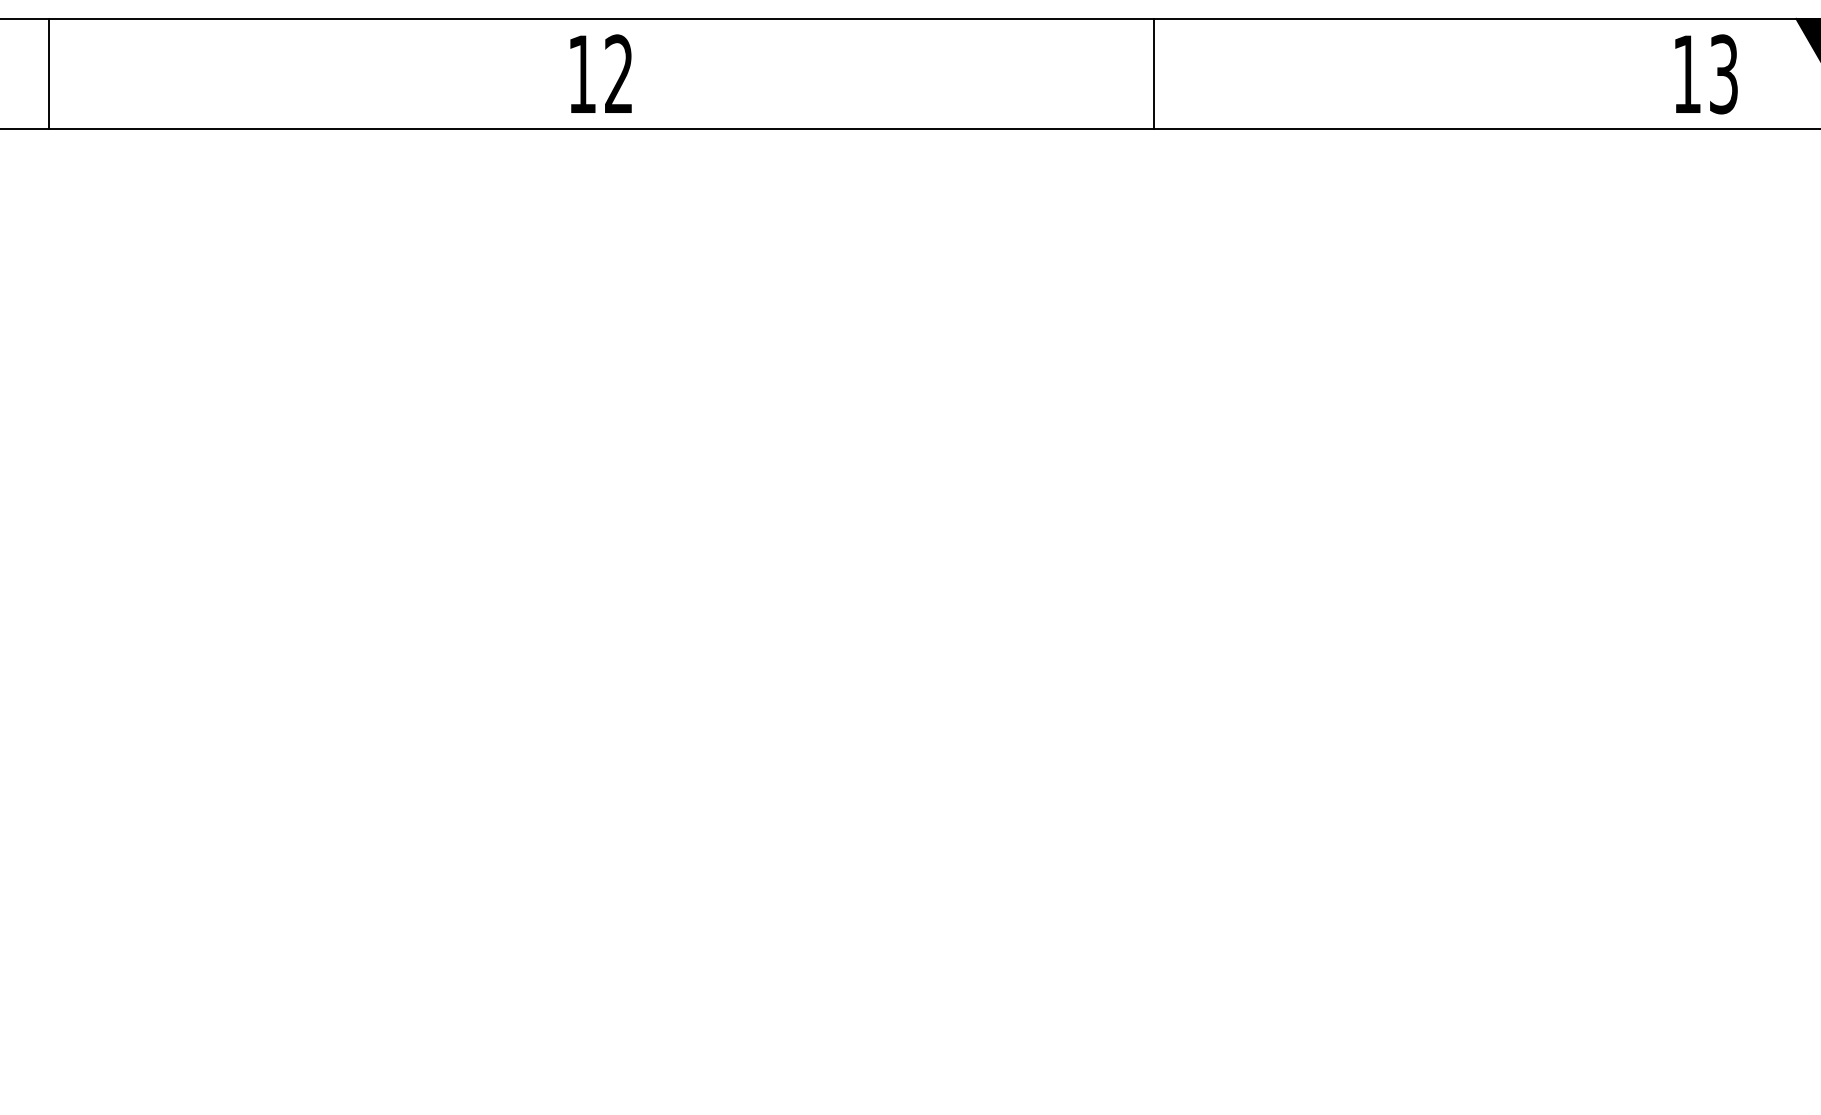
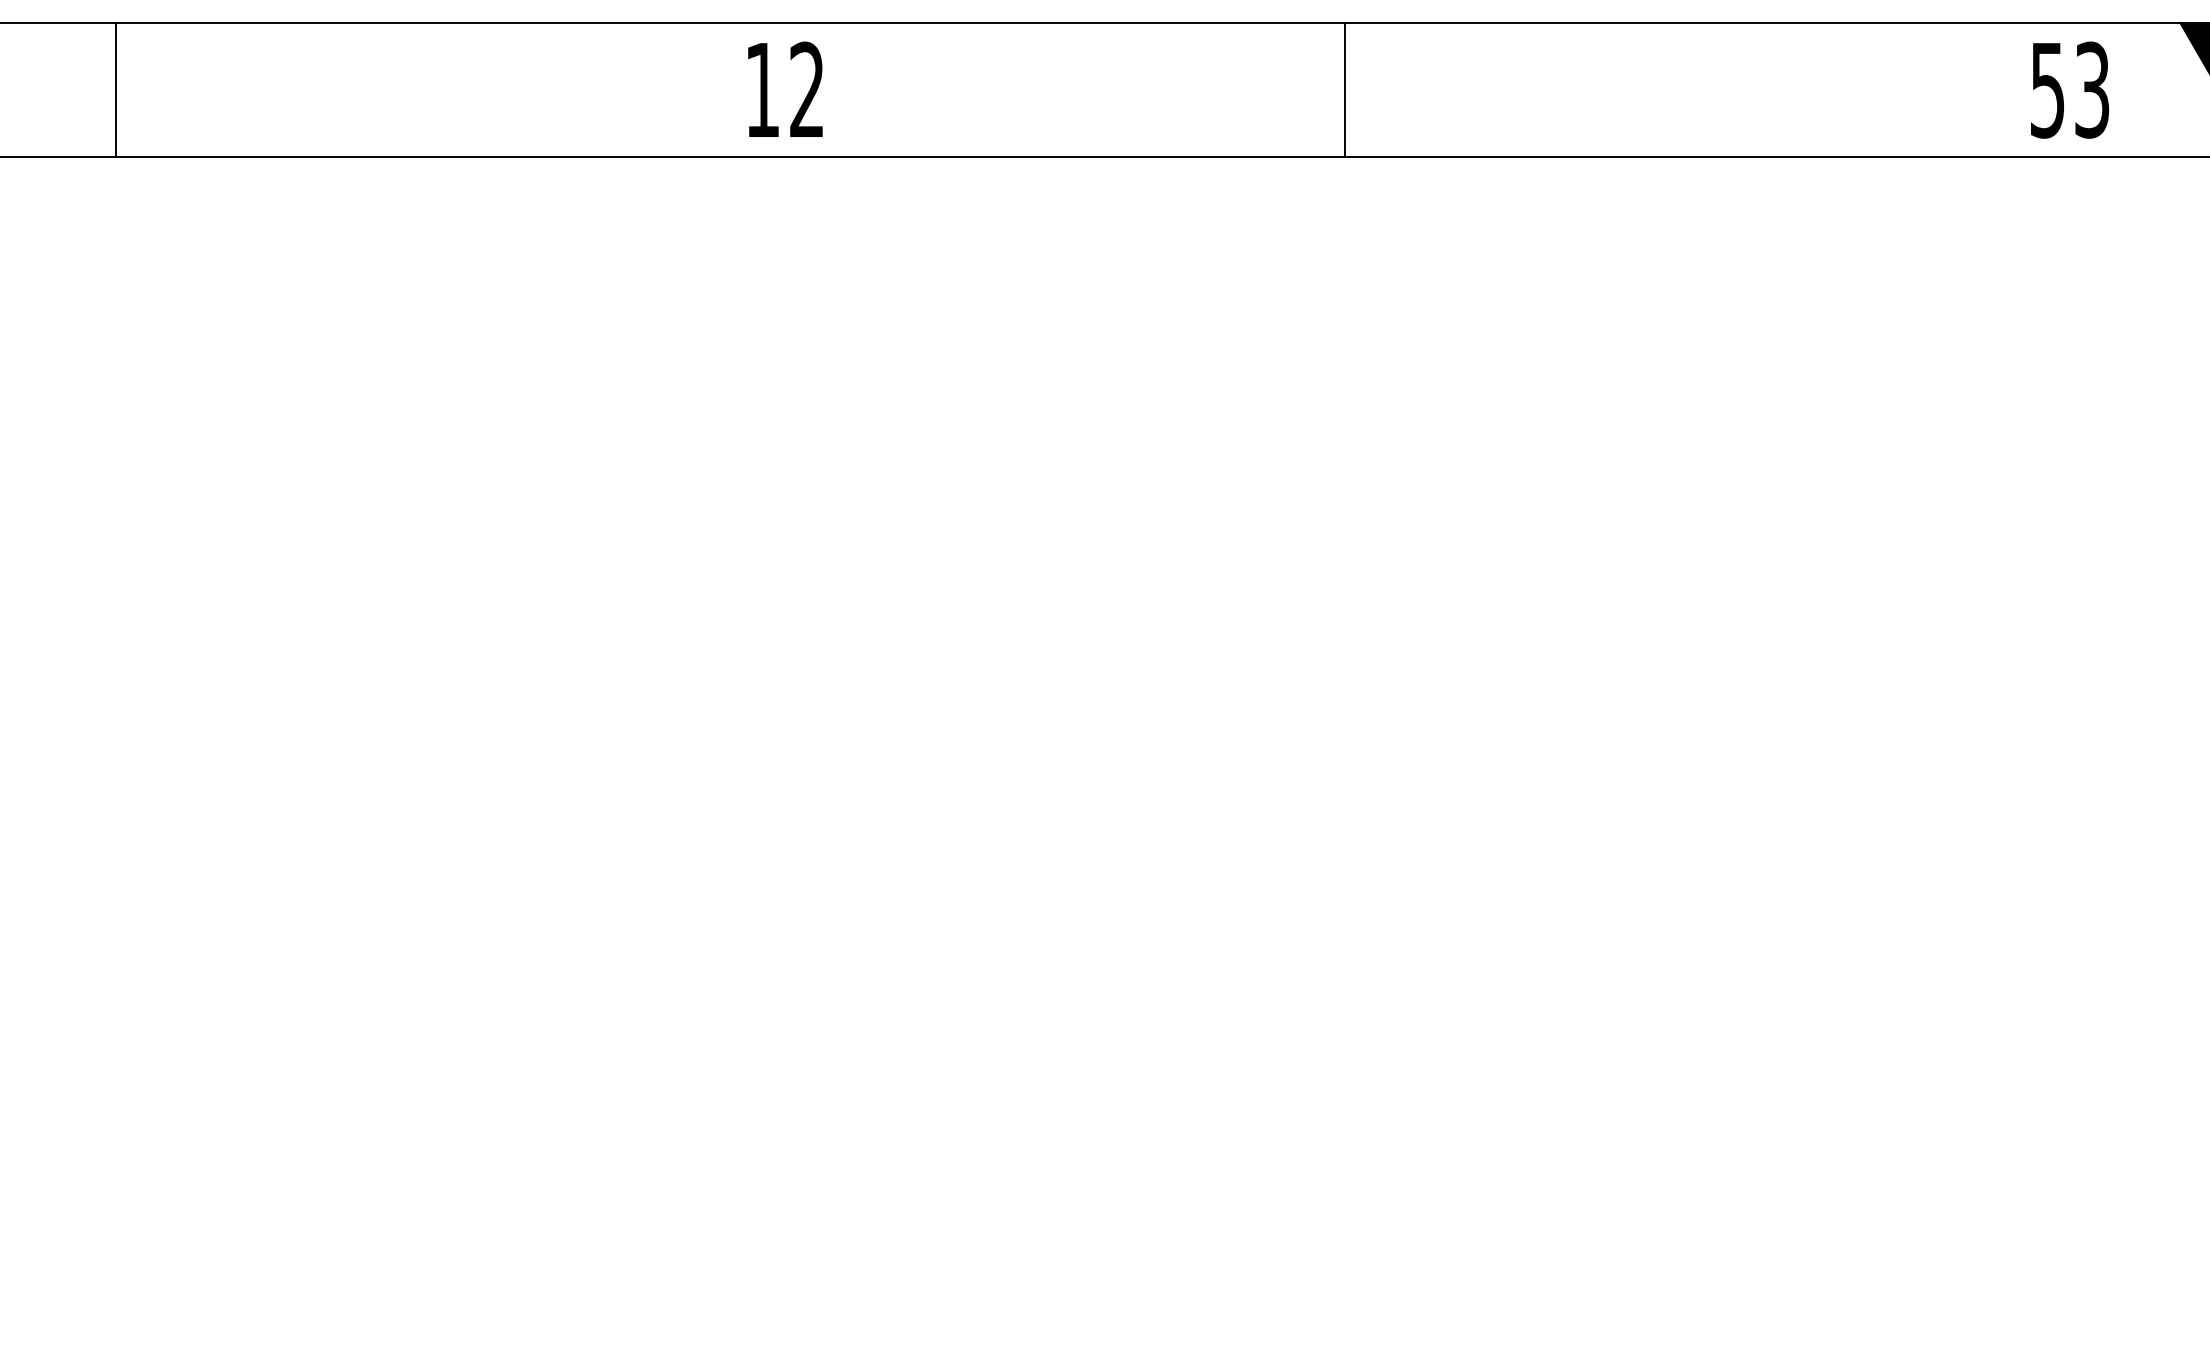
line: (49, 73) -> (115, 89), moved
text: (601, 73) -> (785, 88), moved
line: (1153, 73) -> (1344, 89), moved
text: (1687, 74) -> (2047, 90), 13 -> 53

